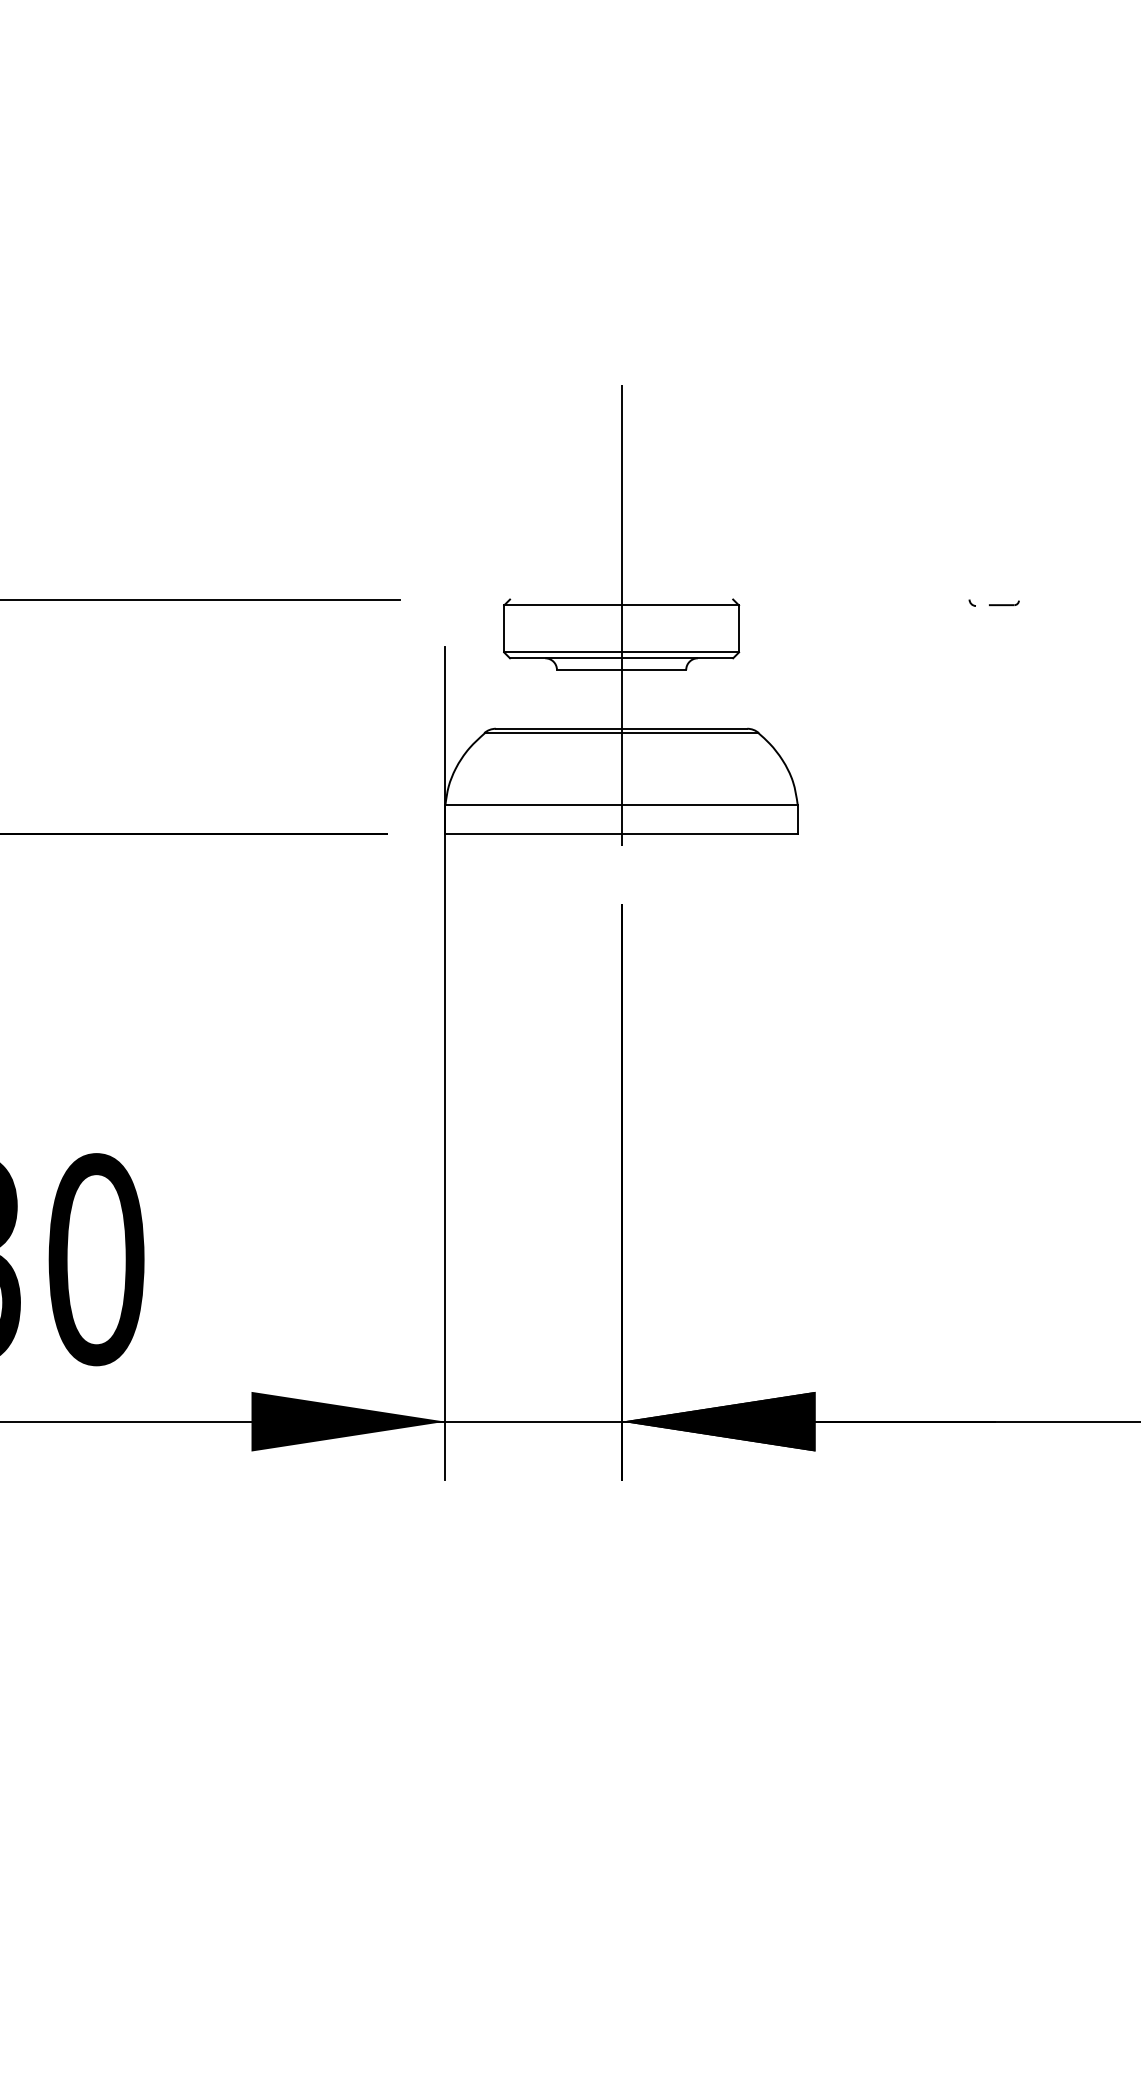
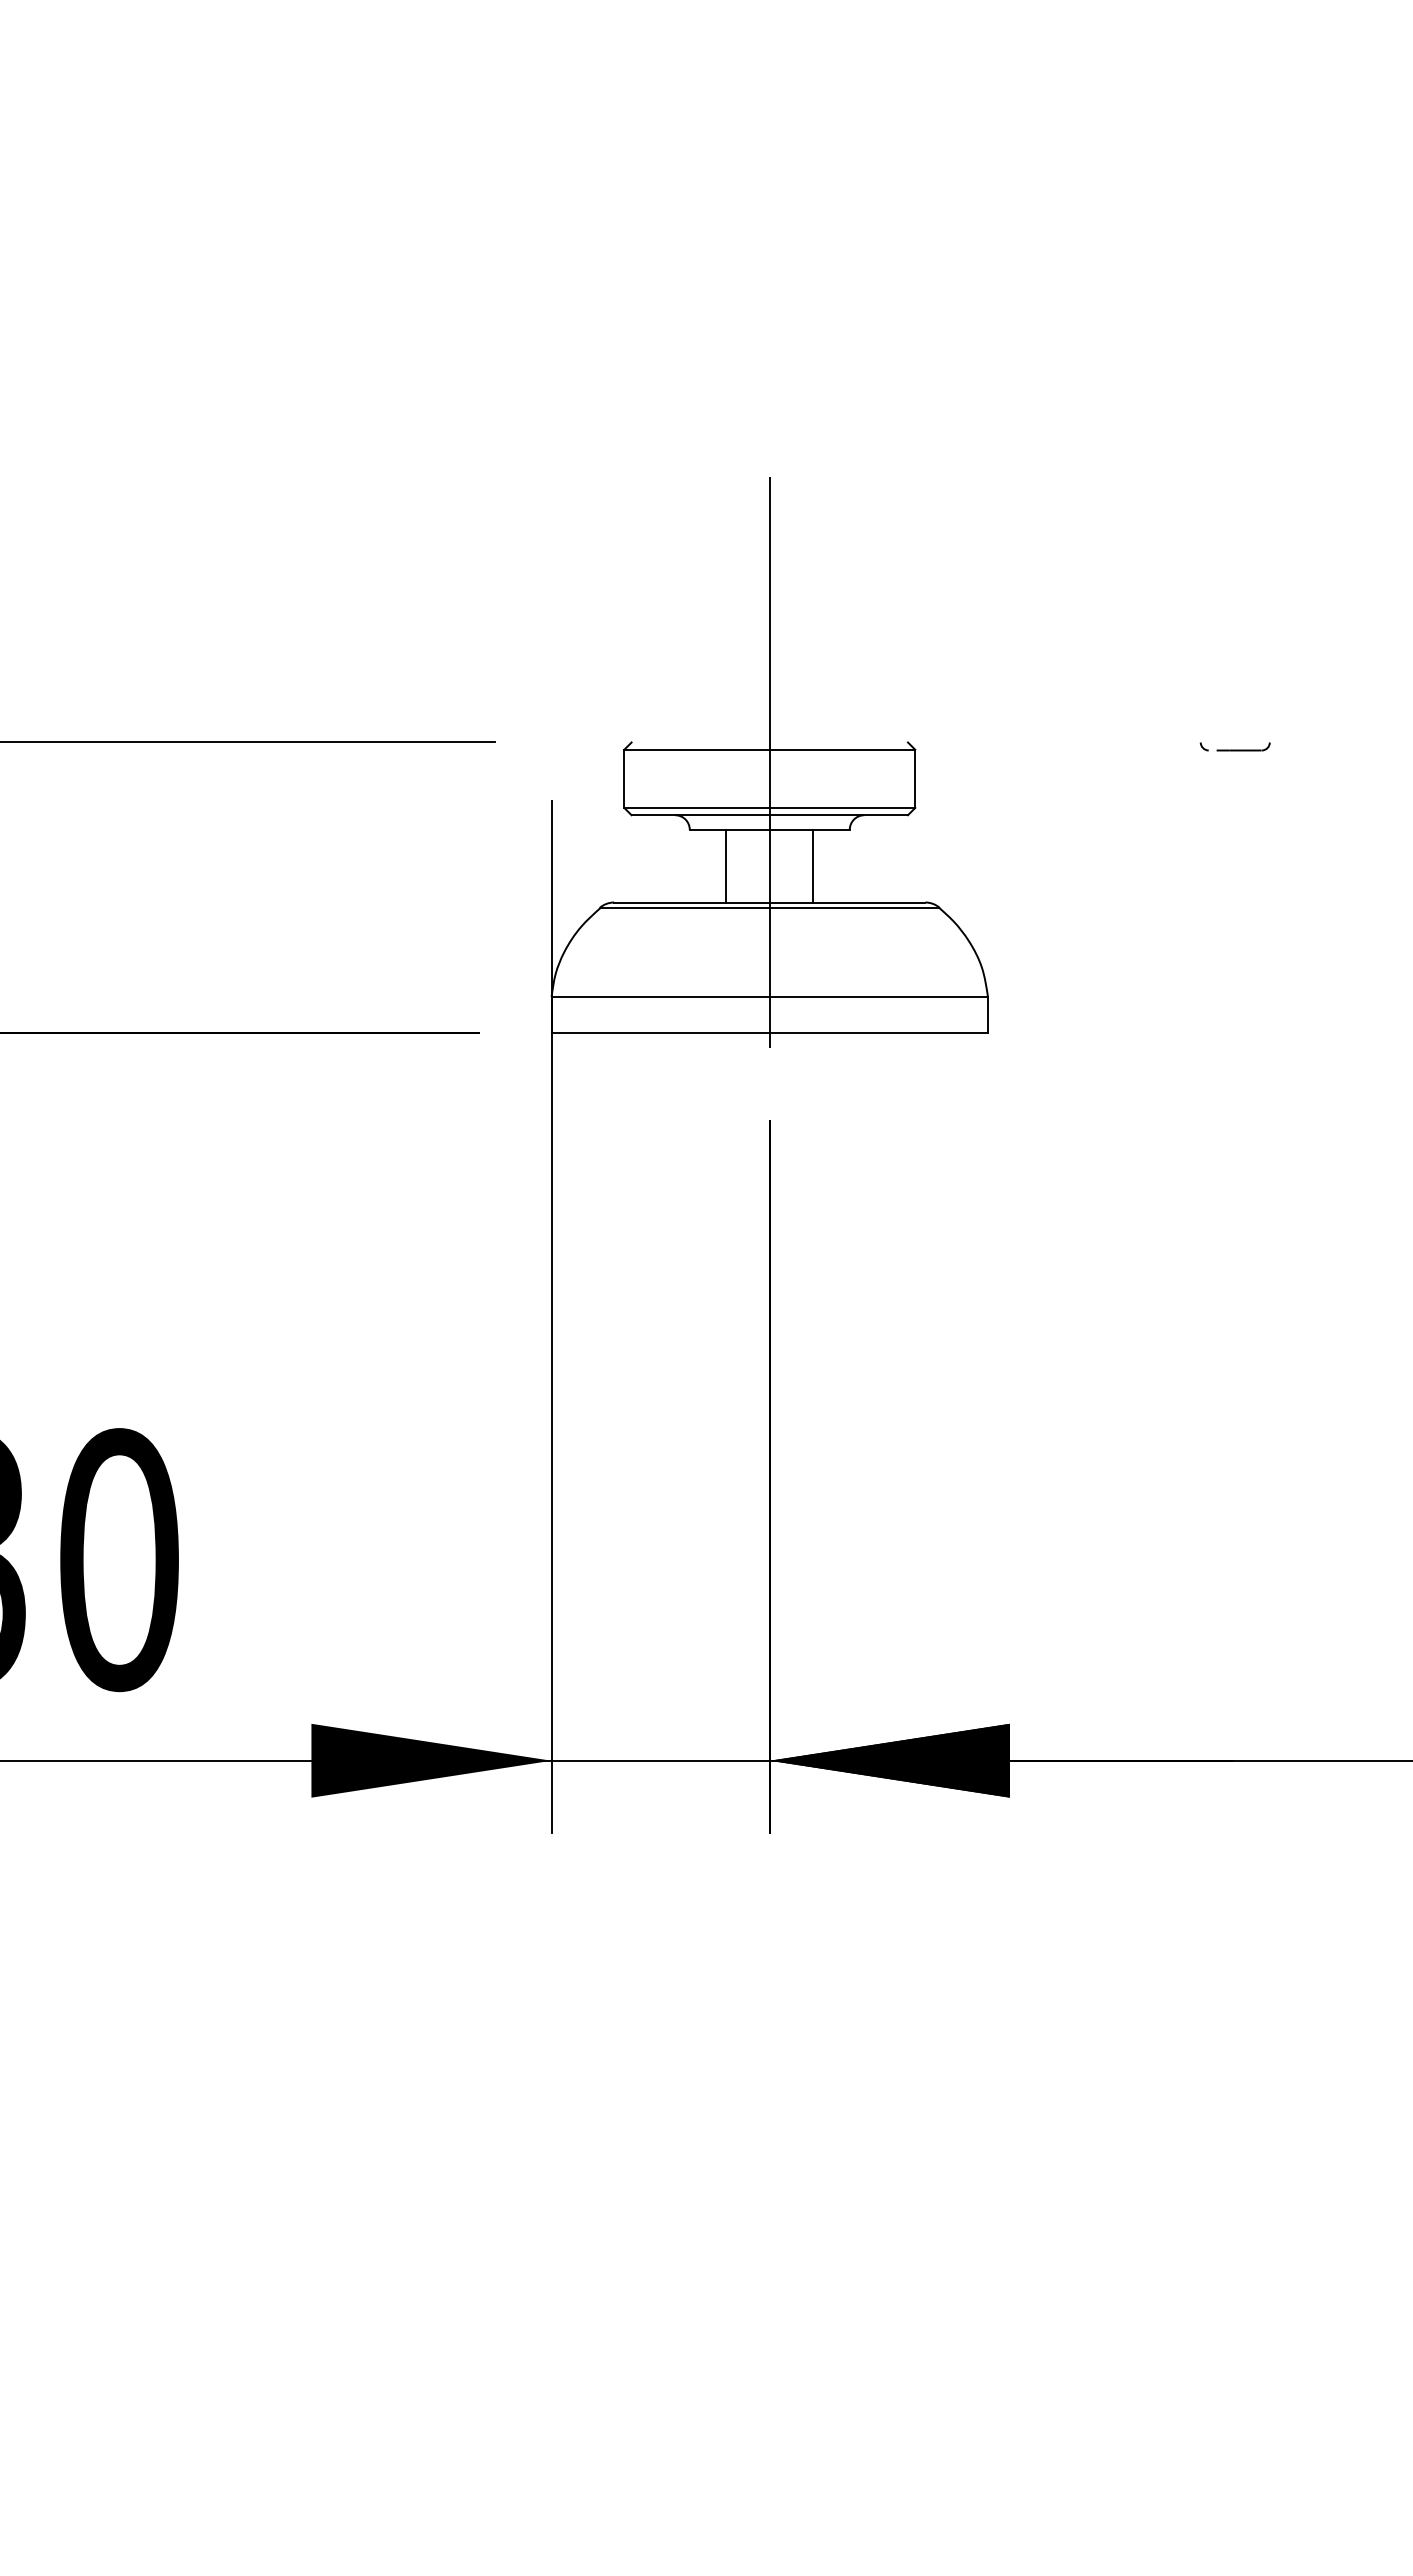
part: (1004, 602) -> (1243, 746), size x1.43
line: (586, 698) -> (726, 865), added
line: (656, 698) -> (813, 865), added

